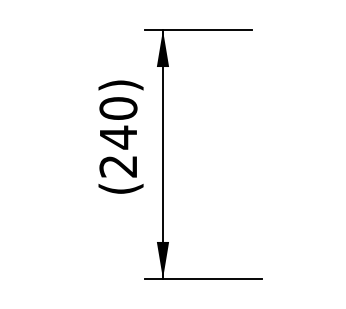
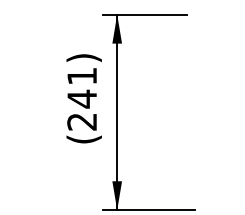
text: (118, 108) -> (82, 76), 240 -> 241

